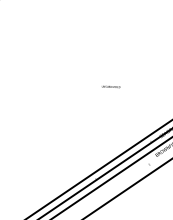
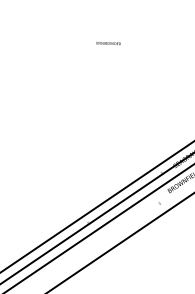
text: (110, 86) -> (107, 42), moved

